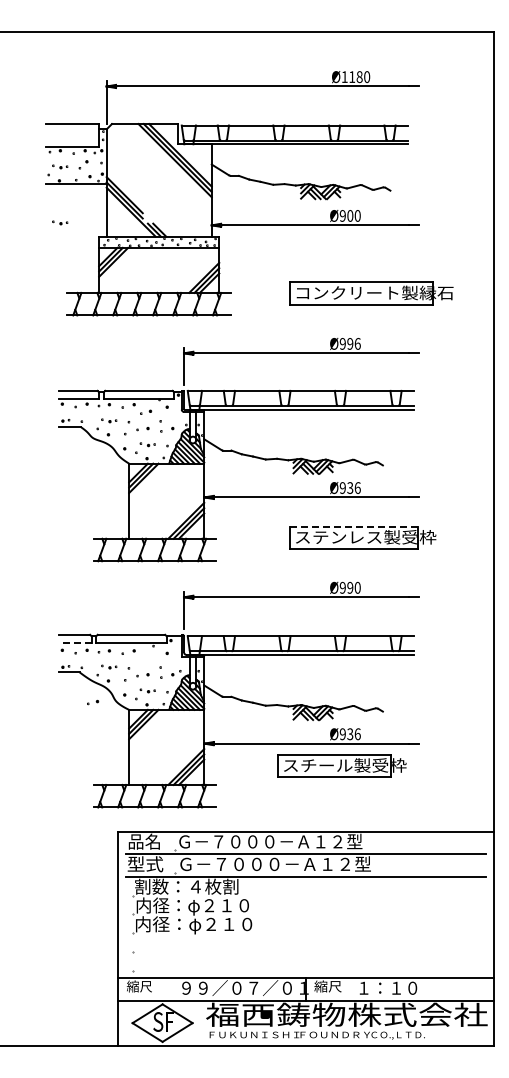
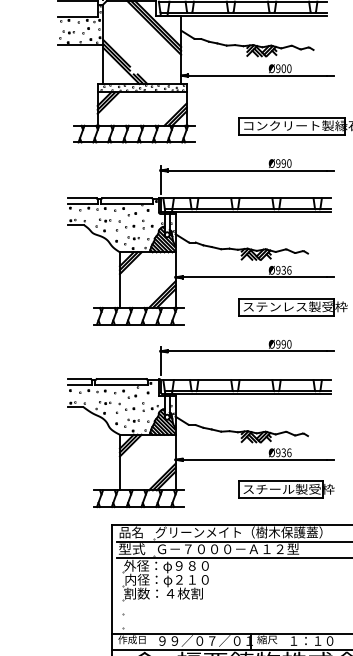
part: (60, 222) -> (69, 73), removed
text: (357, 343) -> (289, 163), Ø996 -> Ø990
line: (354, 526) -> (286, 298), dashed -> solid
line: (75, 643) -> (80, 385), dashed -> solid
part: (93, 702) -> (132, 396), moved
part: (341, 765) -> (286, 489), moved
text: (289, 841) -> (238, 532), Ｇ－７０００－Ａ１２型 -> グリーンメイト（樹木保護蓋）
text: (191, 887) -> (166, 566), 割数：４枚割 -> 外径：φ９８０
text: (193, 925) -> (167, 594), 内径：φ２１０ -> 割数：４枚割
text: (144, 986) -> (131, 639), 縮尺 -> 作成日

